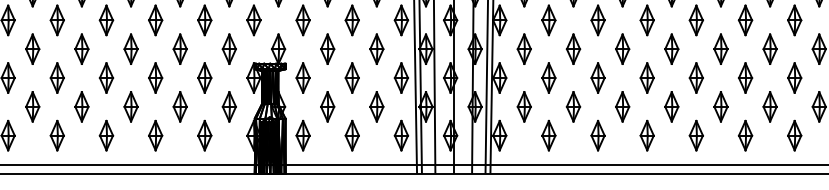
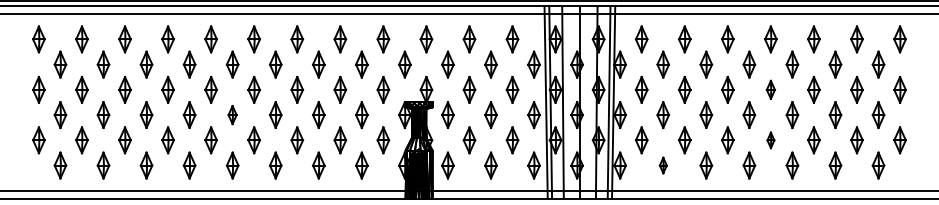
part: (671, 48) -> (770, 89), size x0.7
part: (57, 77) -> (232, 114), size x0.7
part: (671, 107) -> (770, 140), size x0.6
part: (549, 135) -> (663, 165), size x0.6

